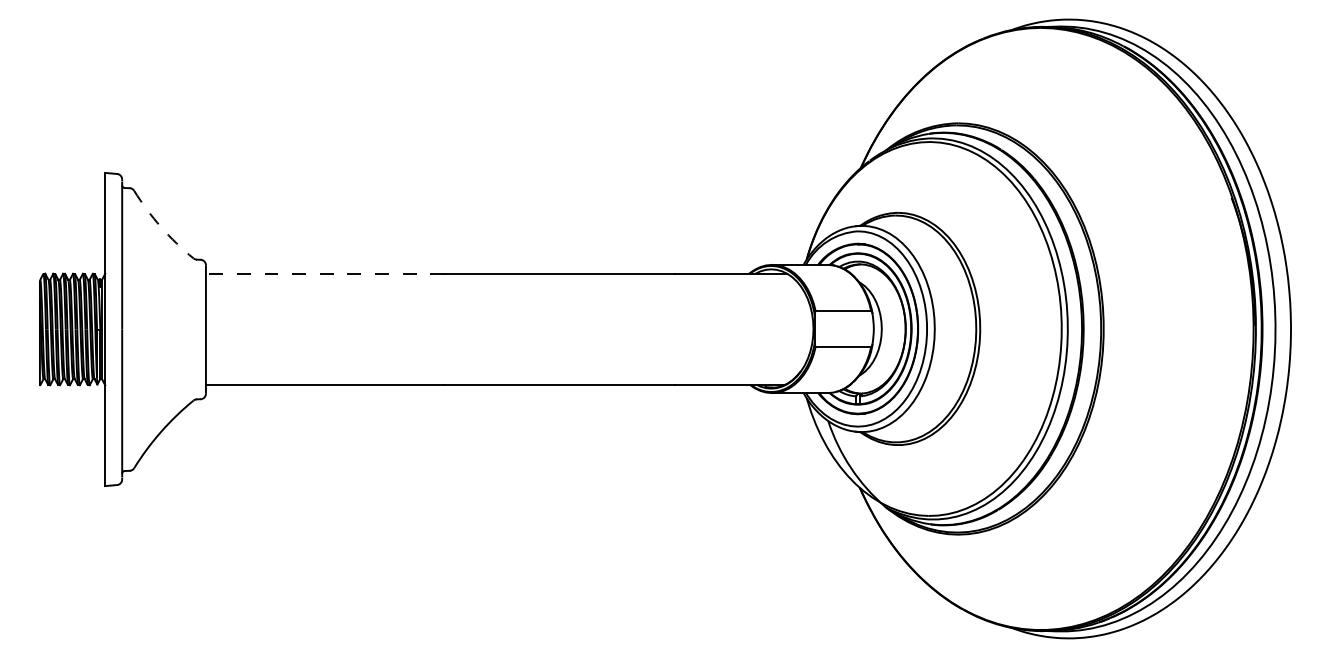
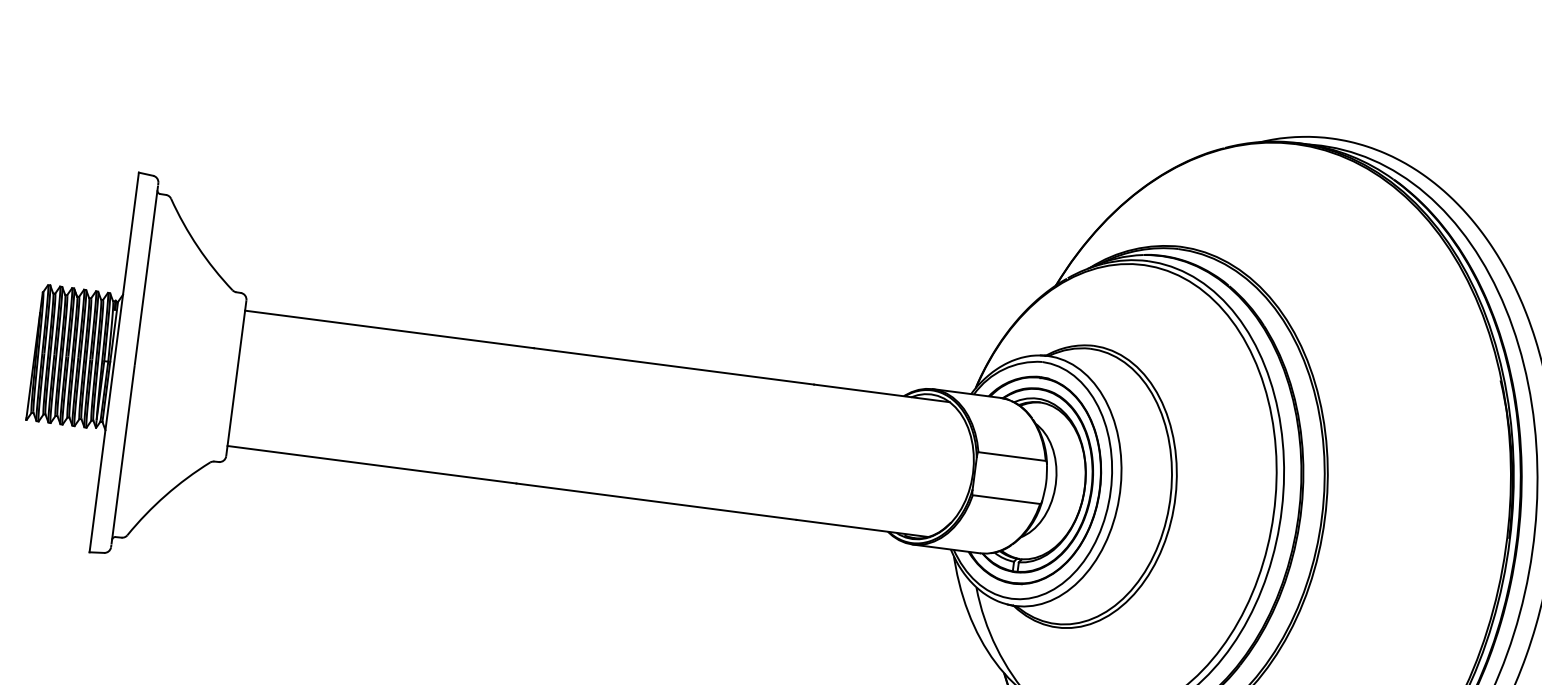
arc: (161, 227) -> (198, 247), dashed -> solid
line: (324, 273) -> (388, 329), dashed -> solid

